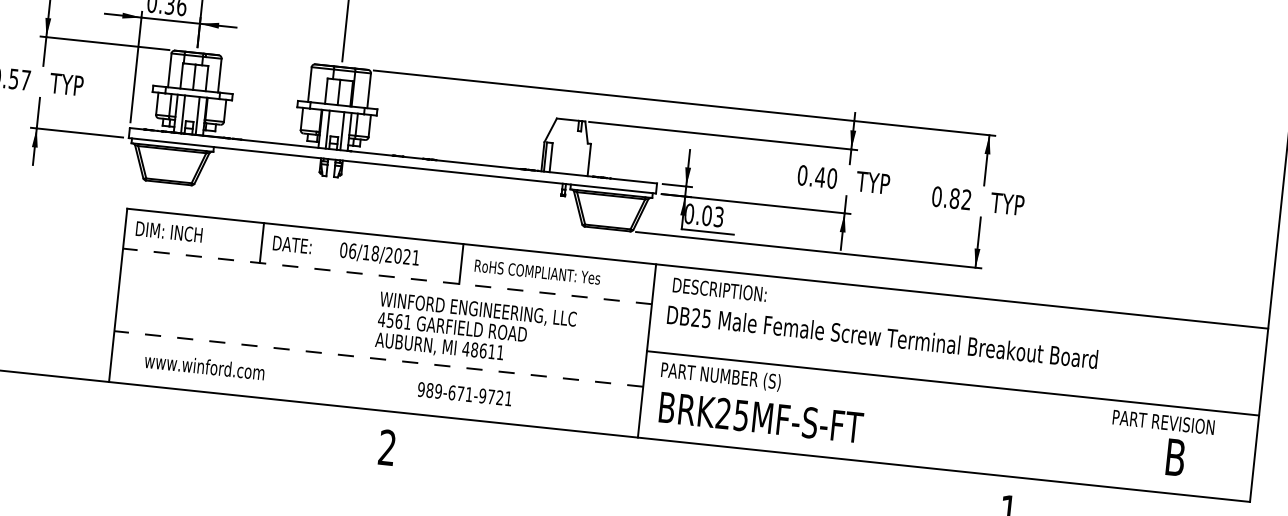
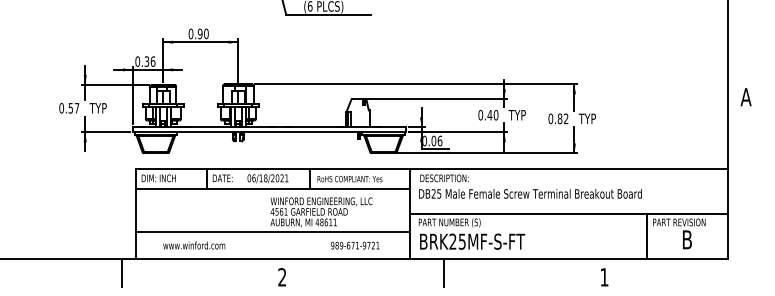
text: (718, 215) -> (439, 140), 0.03 -> 0.06
line: (386, 276) -> (272, 189), dashed -> solid
line: (377, 359) -> (272, 232), dashed -> solid
text: (205, 366) -> (194, 245), moved
text: (465, 393) -> (355, 245), moved
line: (78, 405) -> (121, 272), added
line: (1099, 441) -> (647, 235), added
line: (698, 471) -> (443, 272), added

